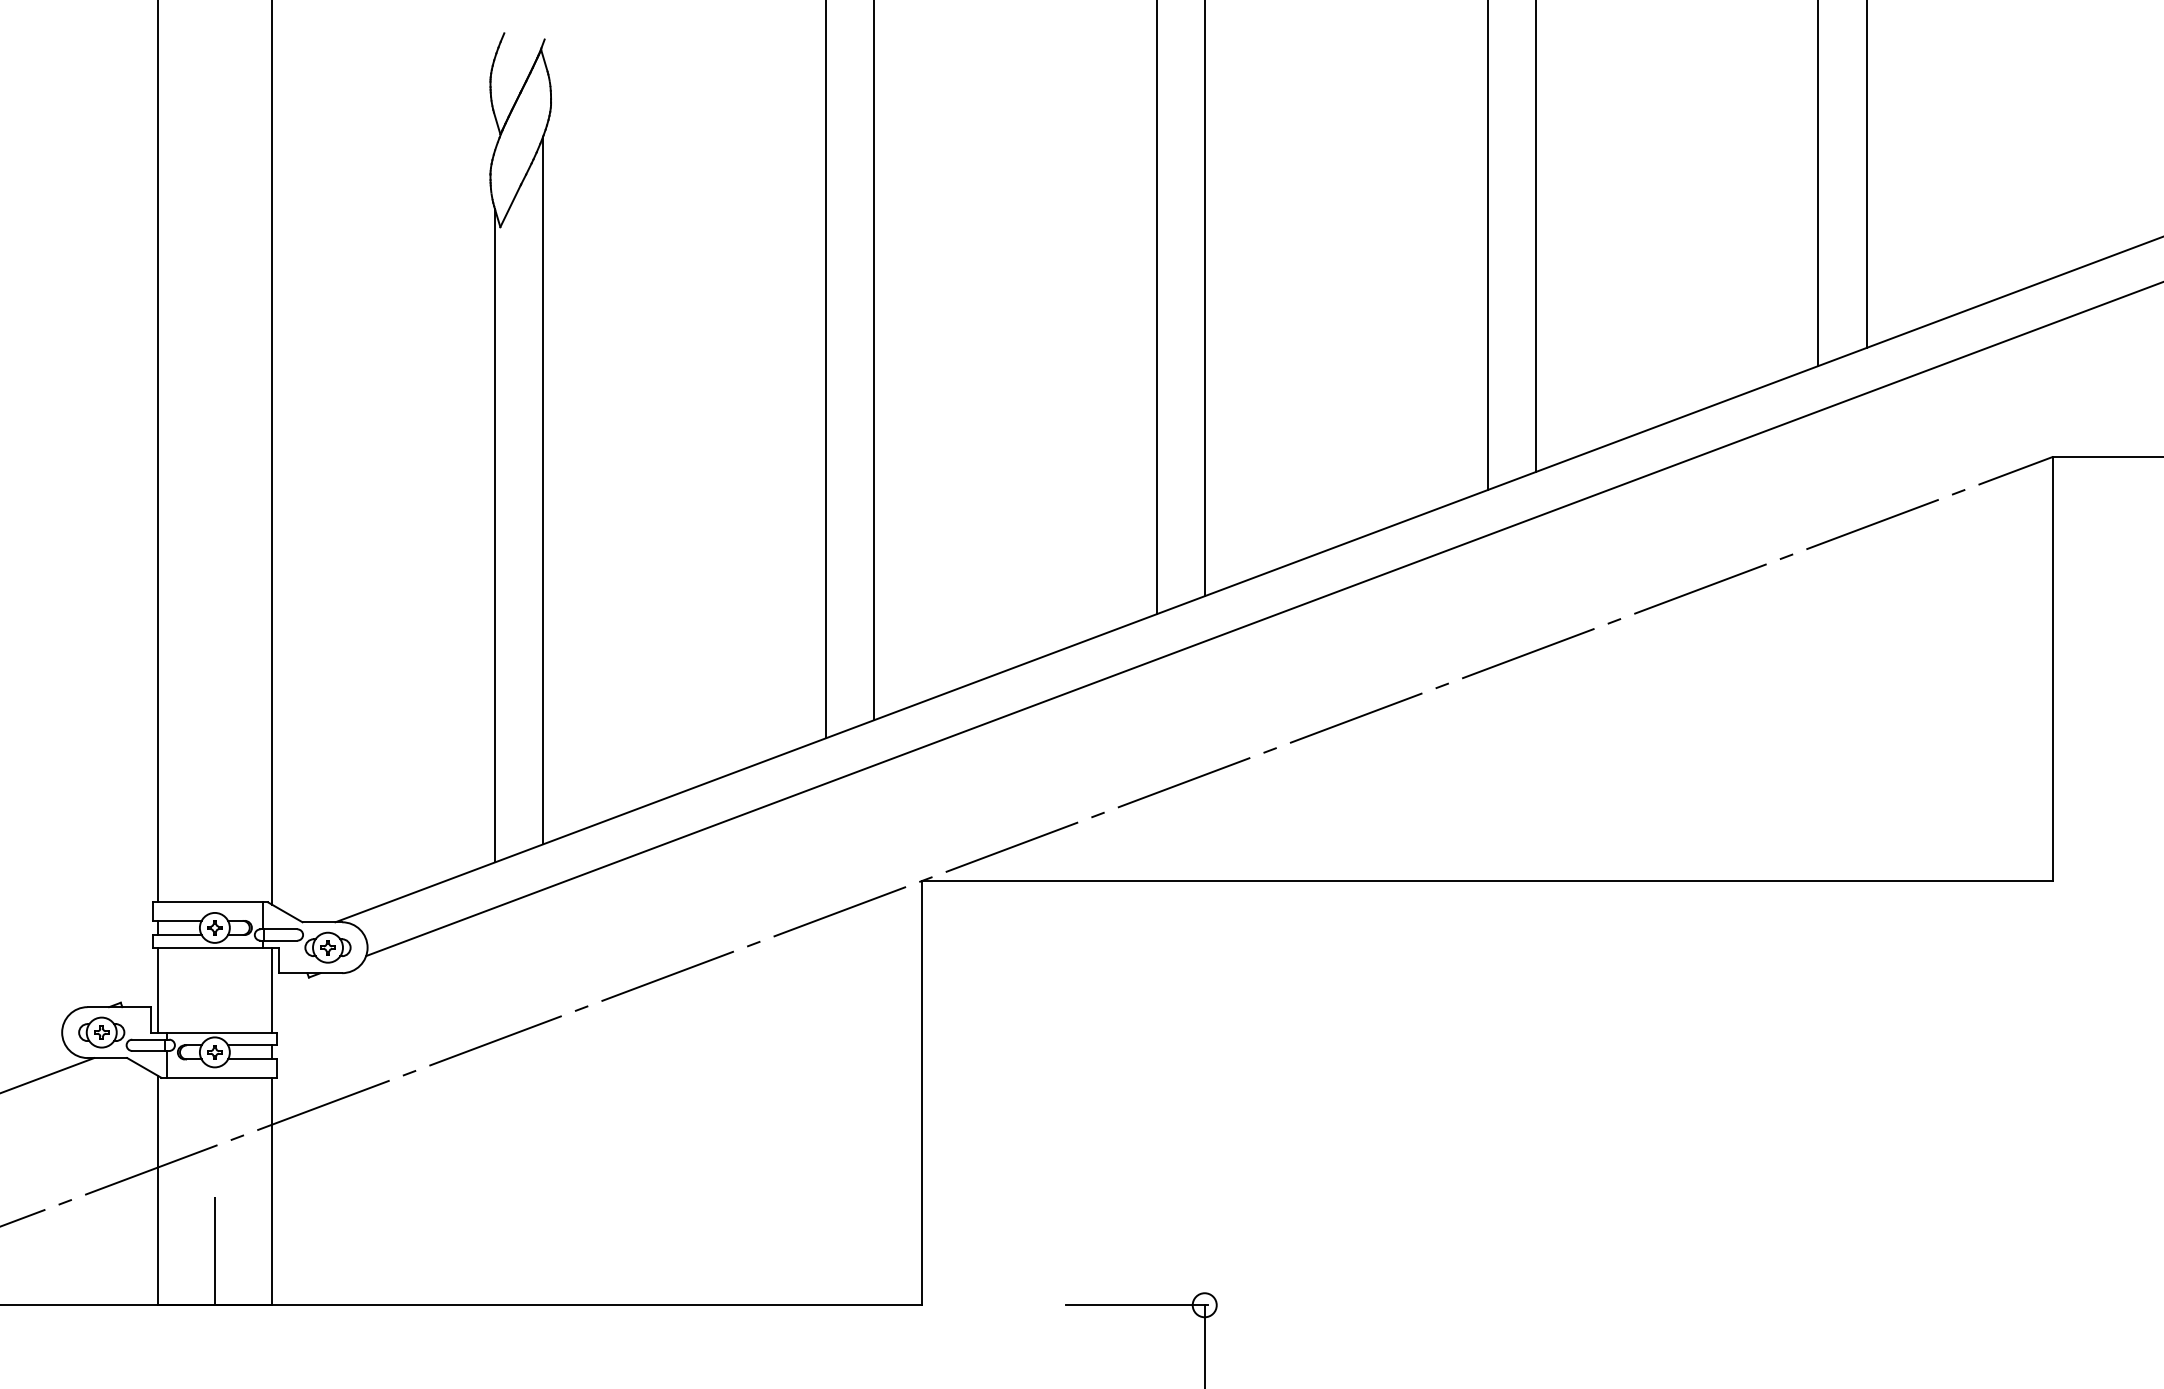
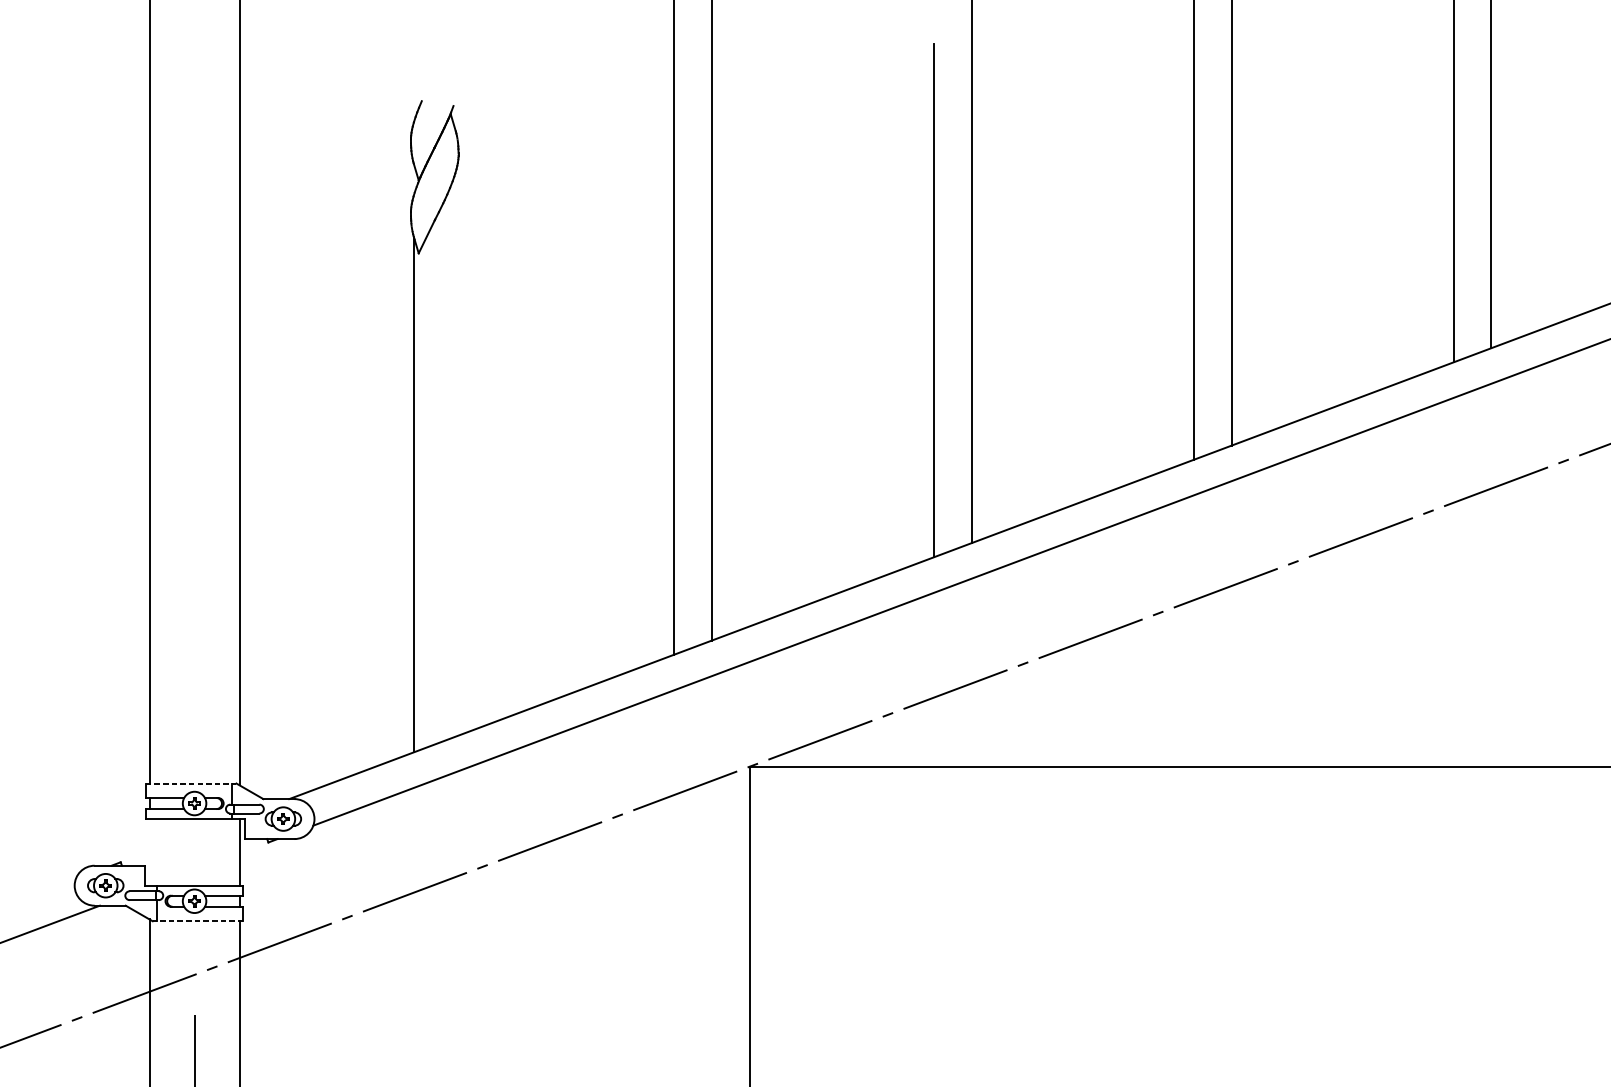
line: (542, 490) -> (451, 460), removed
line: (210, 902) -> (191, 783), solid -> dashed
line: (157, 989) -> (149, 851), removed
line: (219, 1077) -> (198, 920), solid -> dashed

